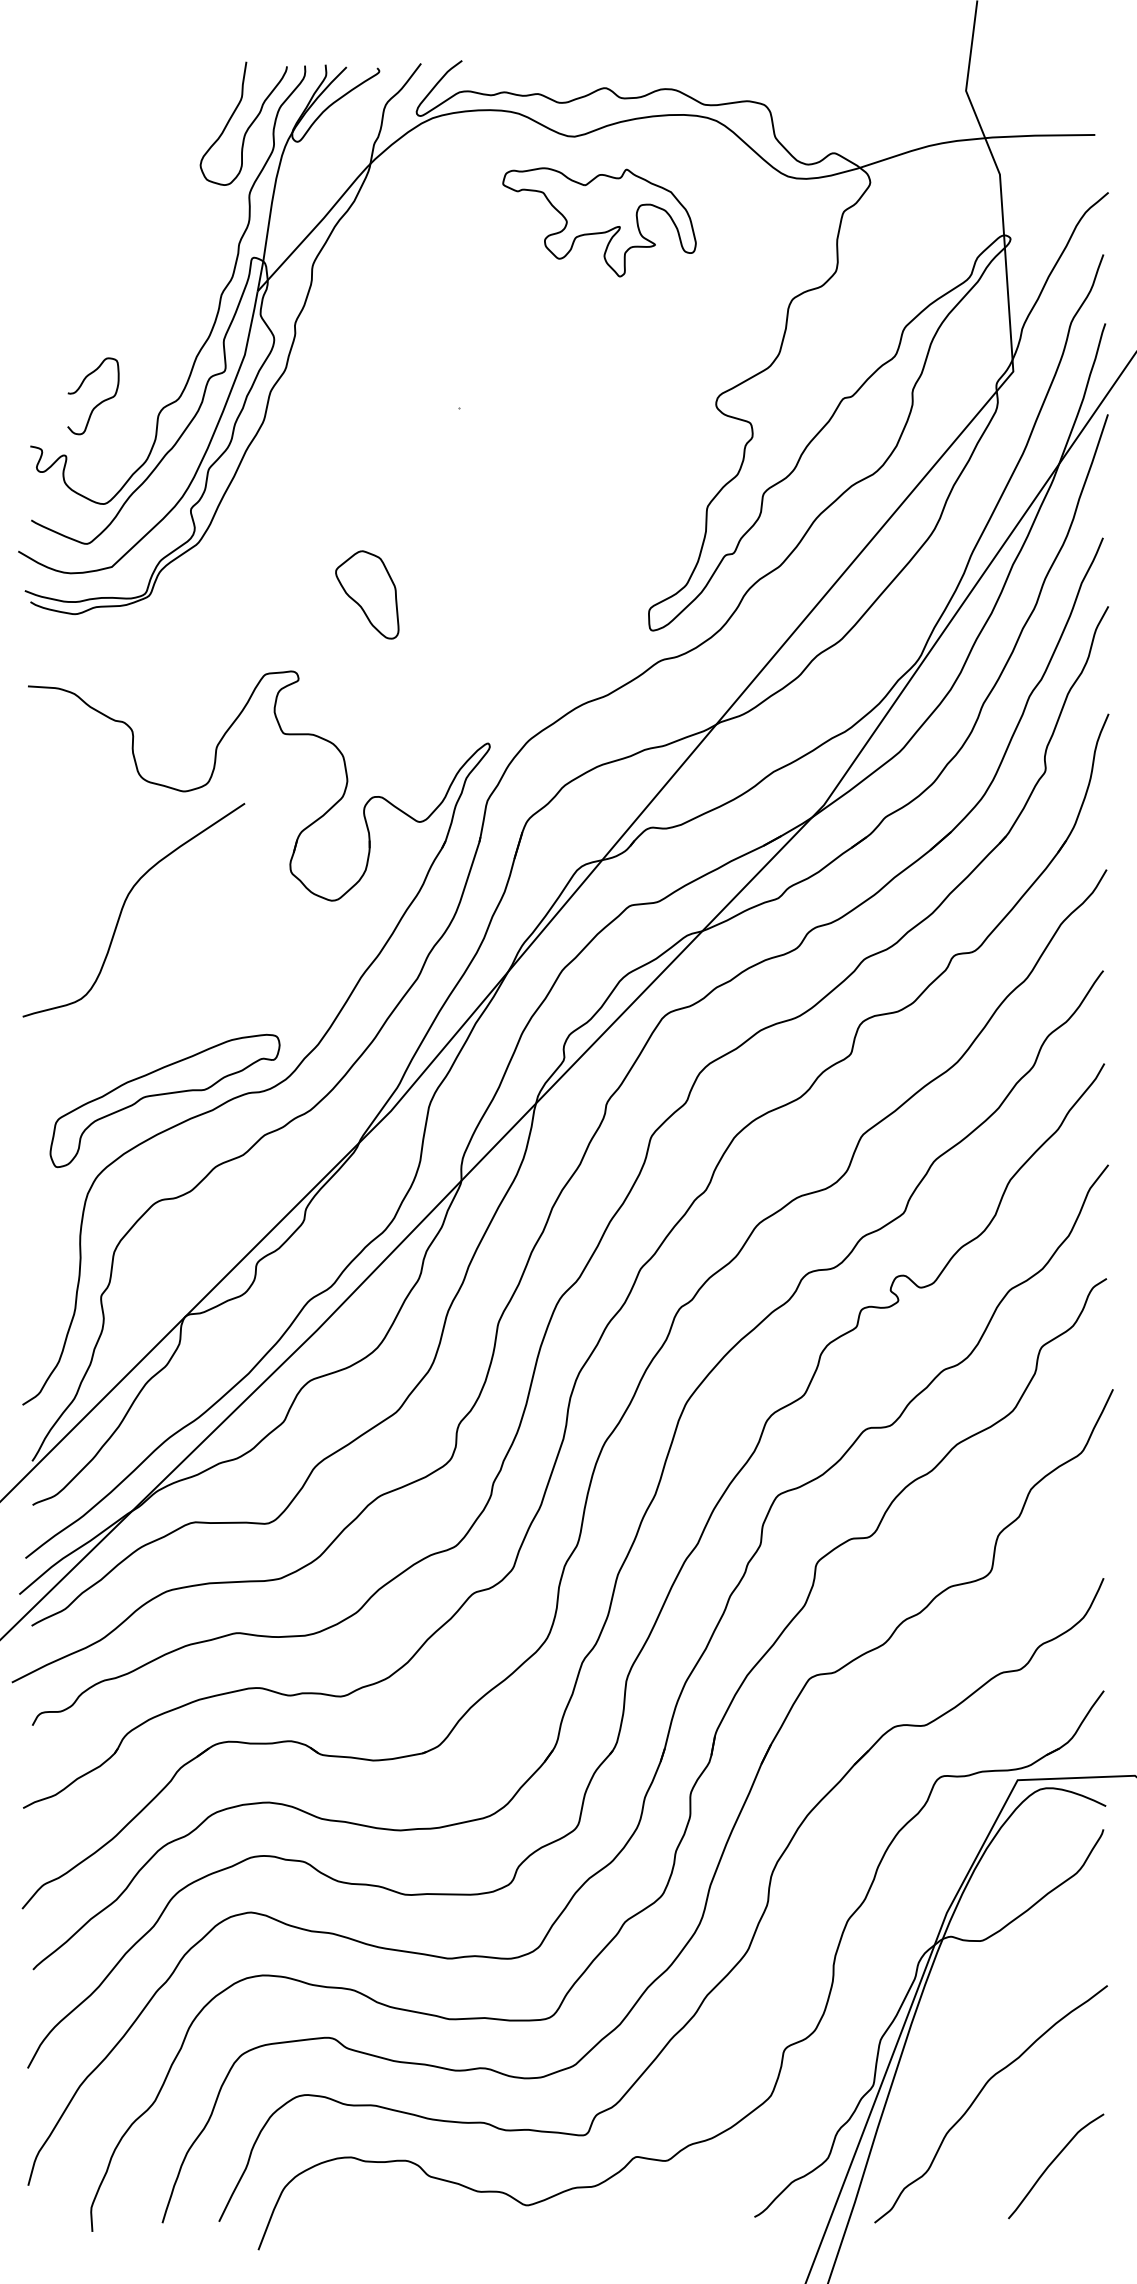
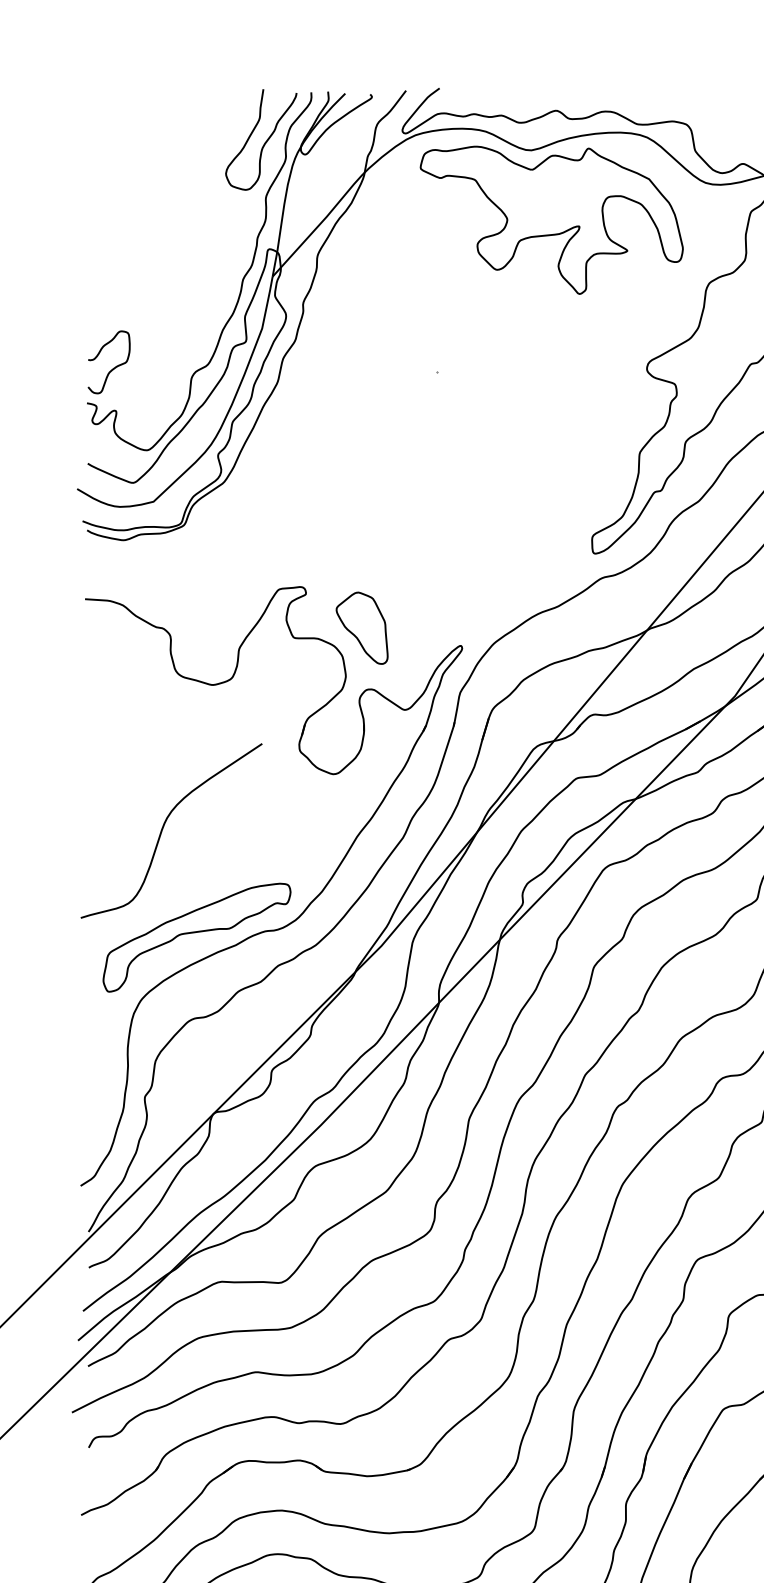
part: (599, 222) -> (551, 220), size x1.67
curve: (99, 402) -> (114, 367), moved
part: (367, 594) -> (362, 627), moved
curve: (124, 906) -> (163, 827), moved

